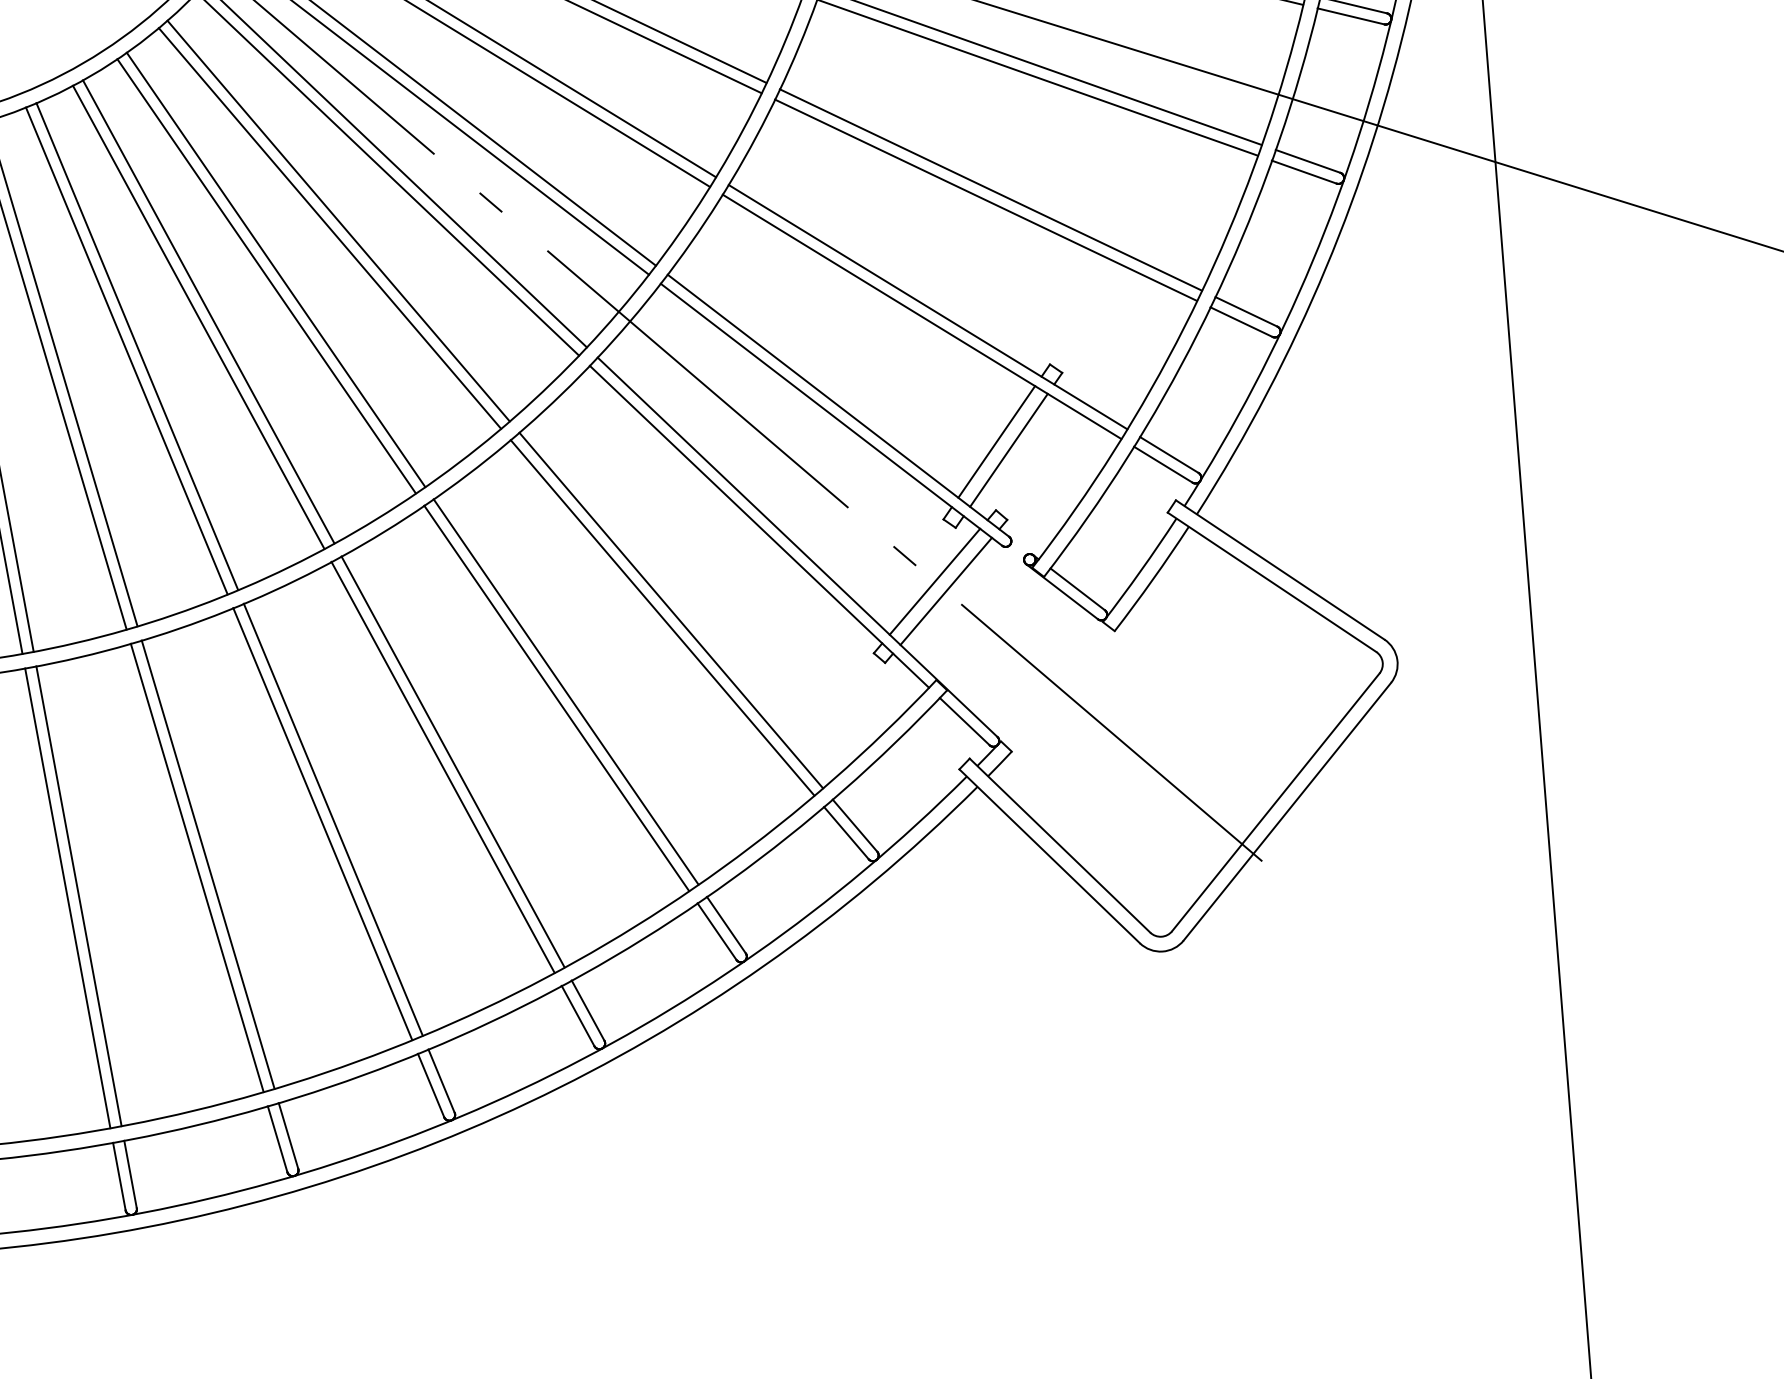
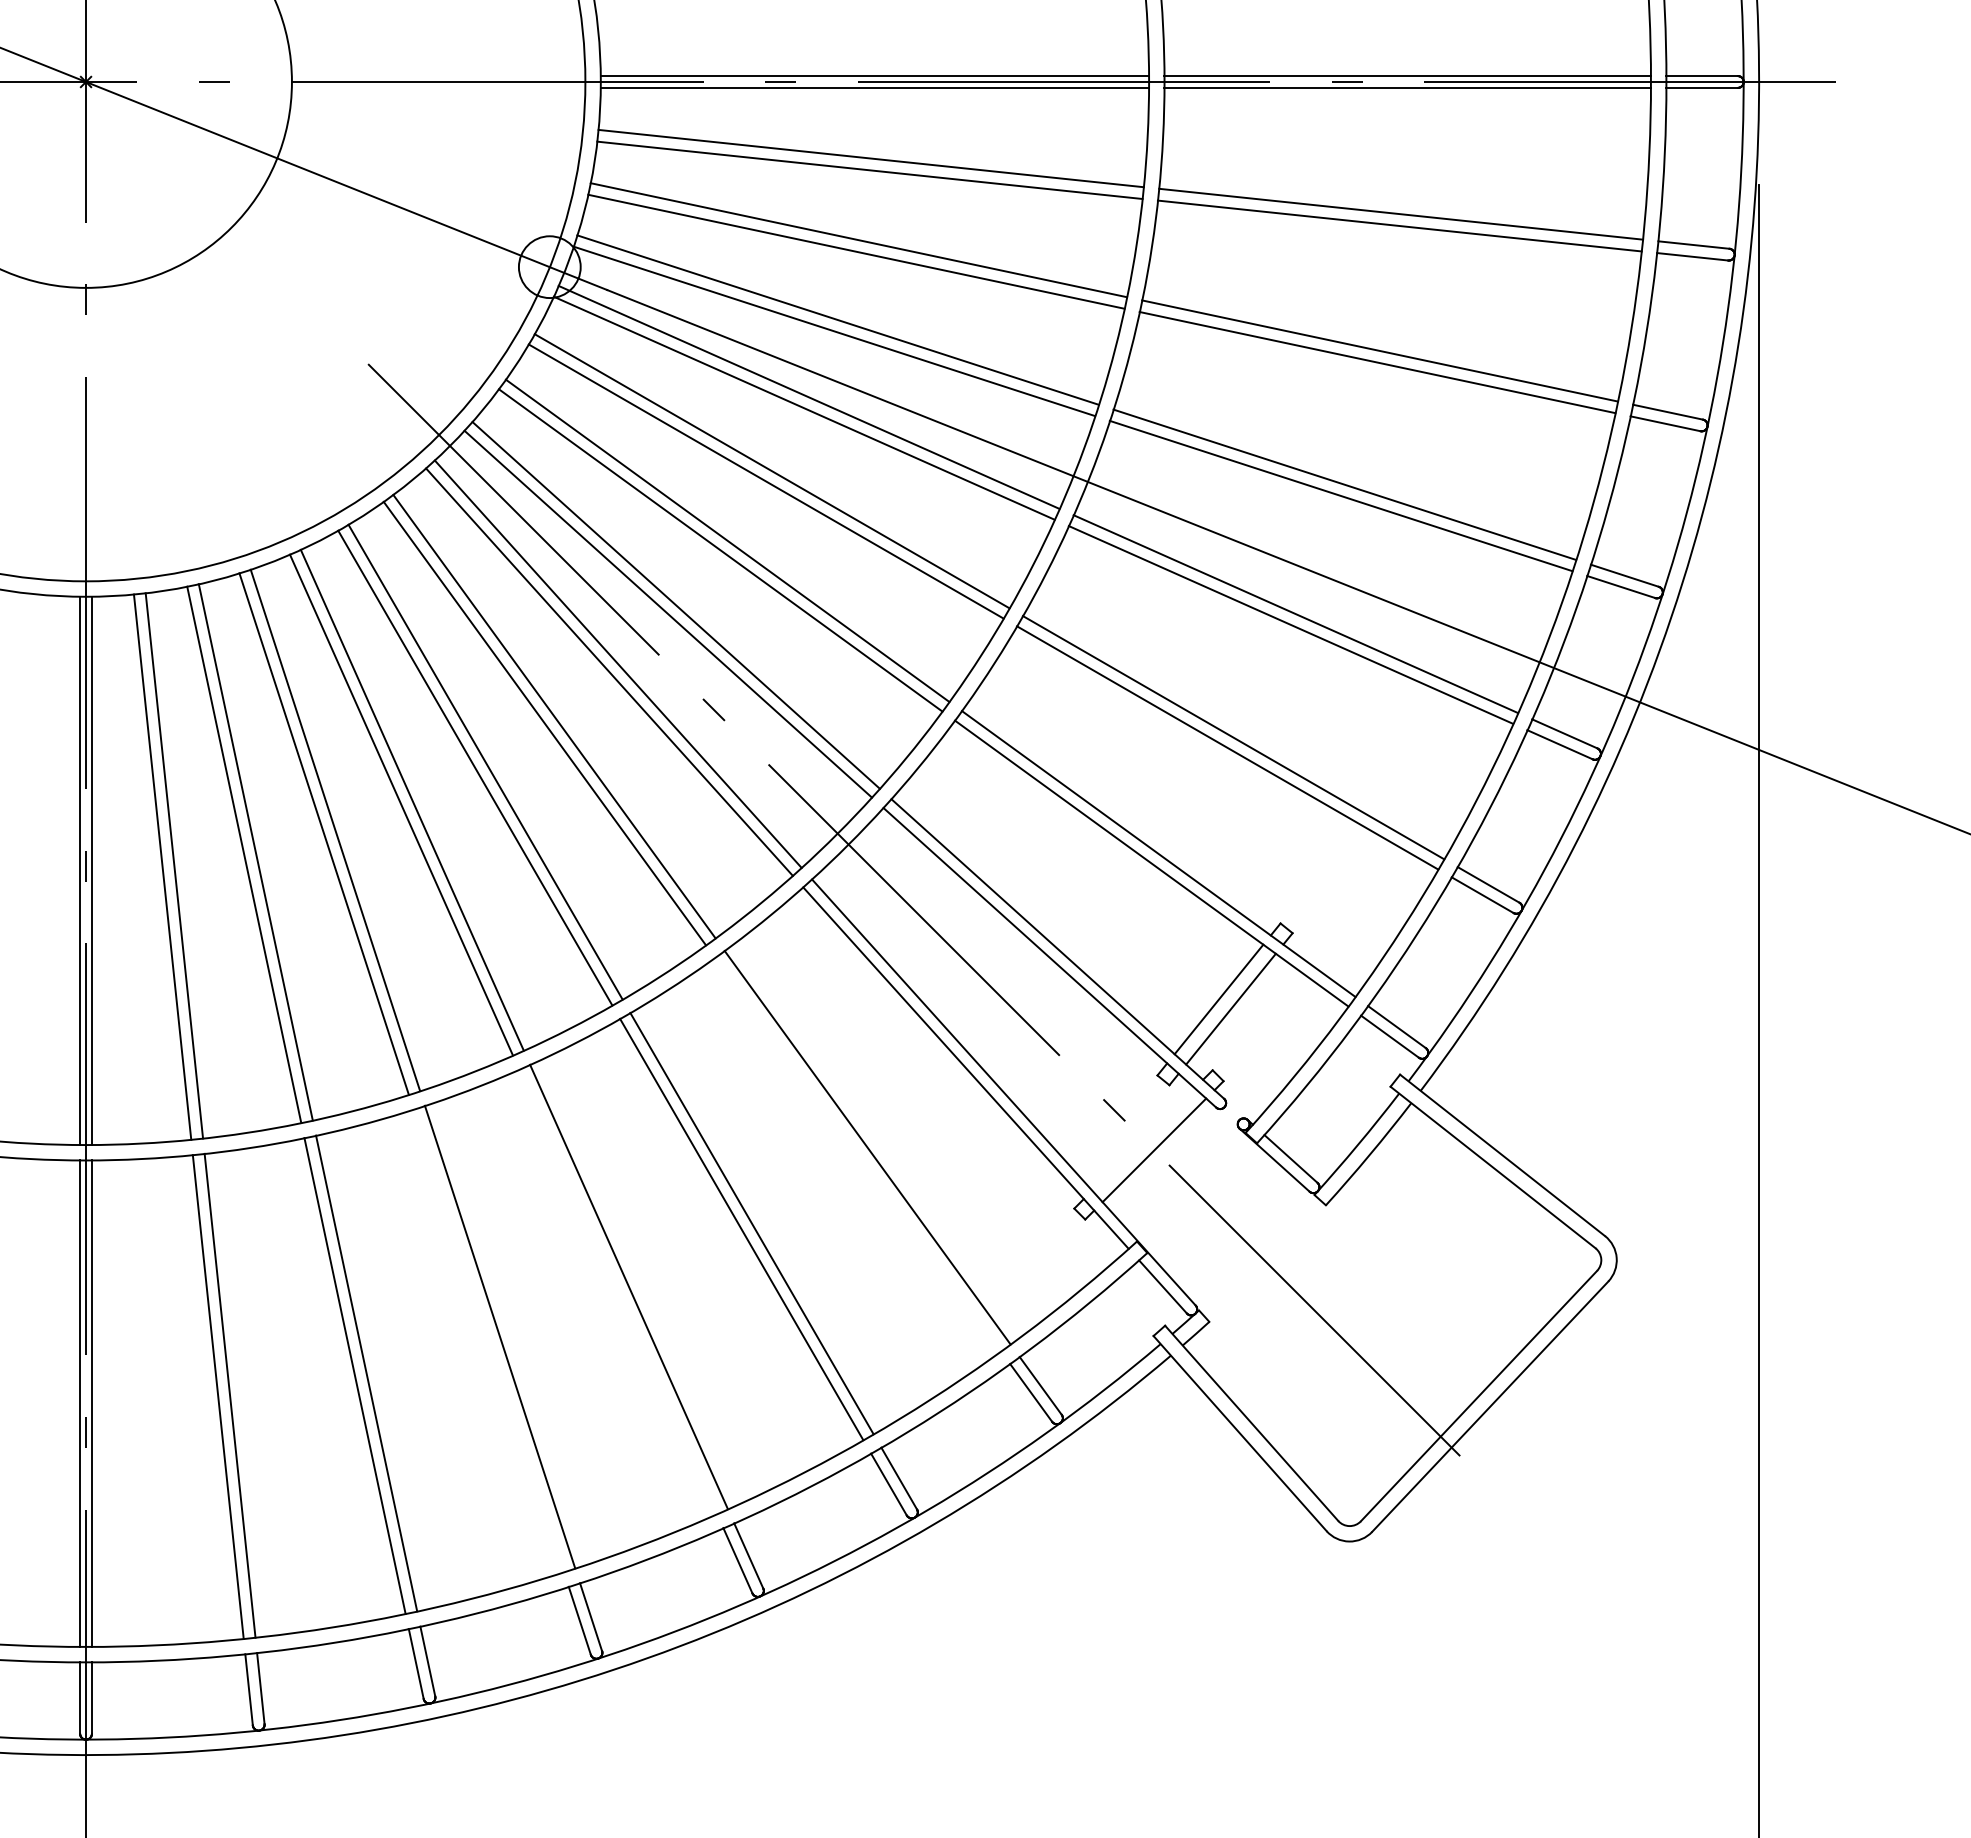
line: (934, 581) -> (1143, 1139), removed
line: (662, 617) -> (858, 1154), removed
line: (443, 767) -> (618, 1291), removed
line: (322, 823) -> (488, 1340), removed

